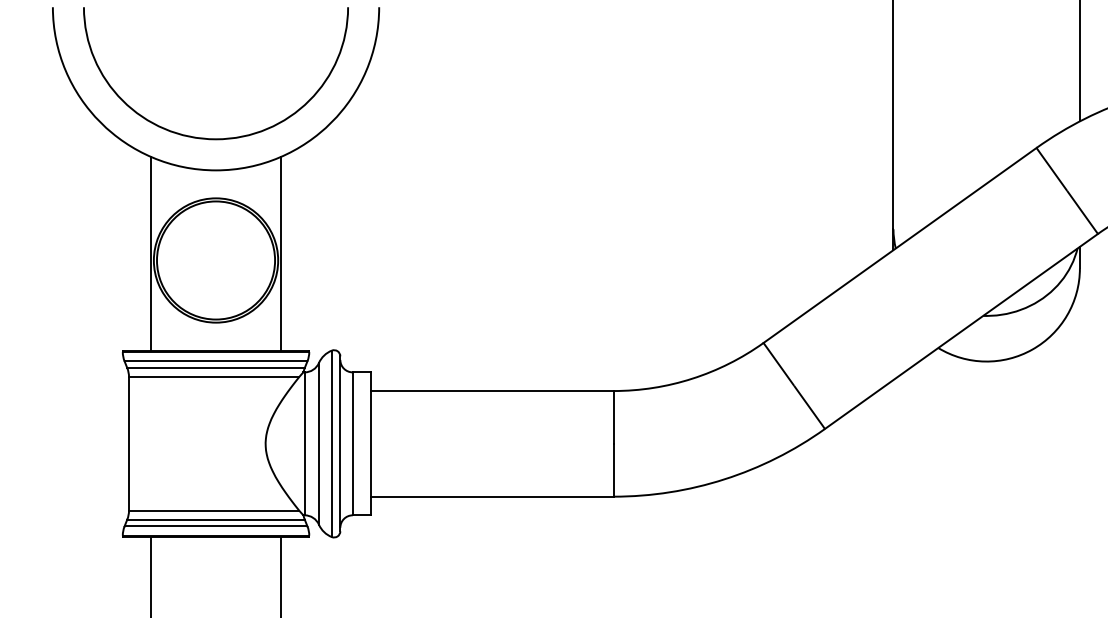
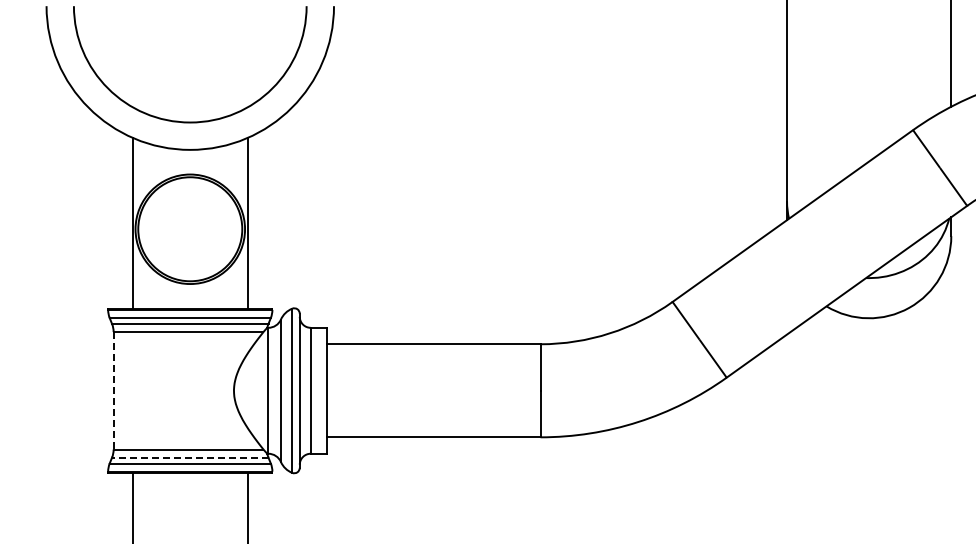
line: (128, 443) -> (113, 390), solid -> dashed
line: (215, 519) -> (189, 457), solid -> dashed

